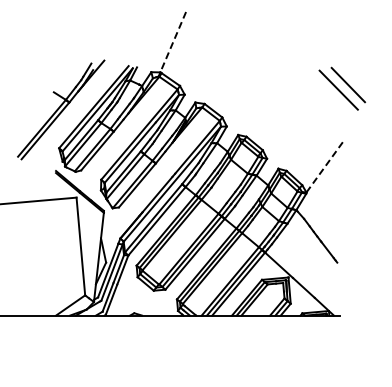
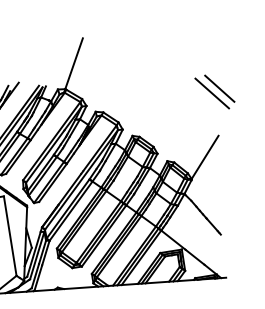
line: (173, 42) -> (74, 63), dashed -> solid
line: (324, 166) -> (204, 156), dashed -> solid

